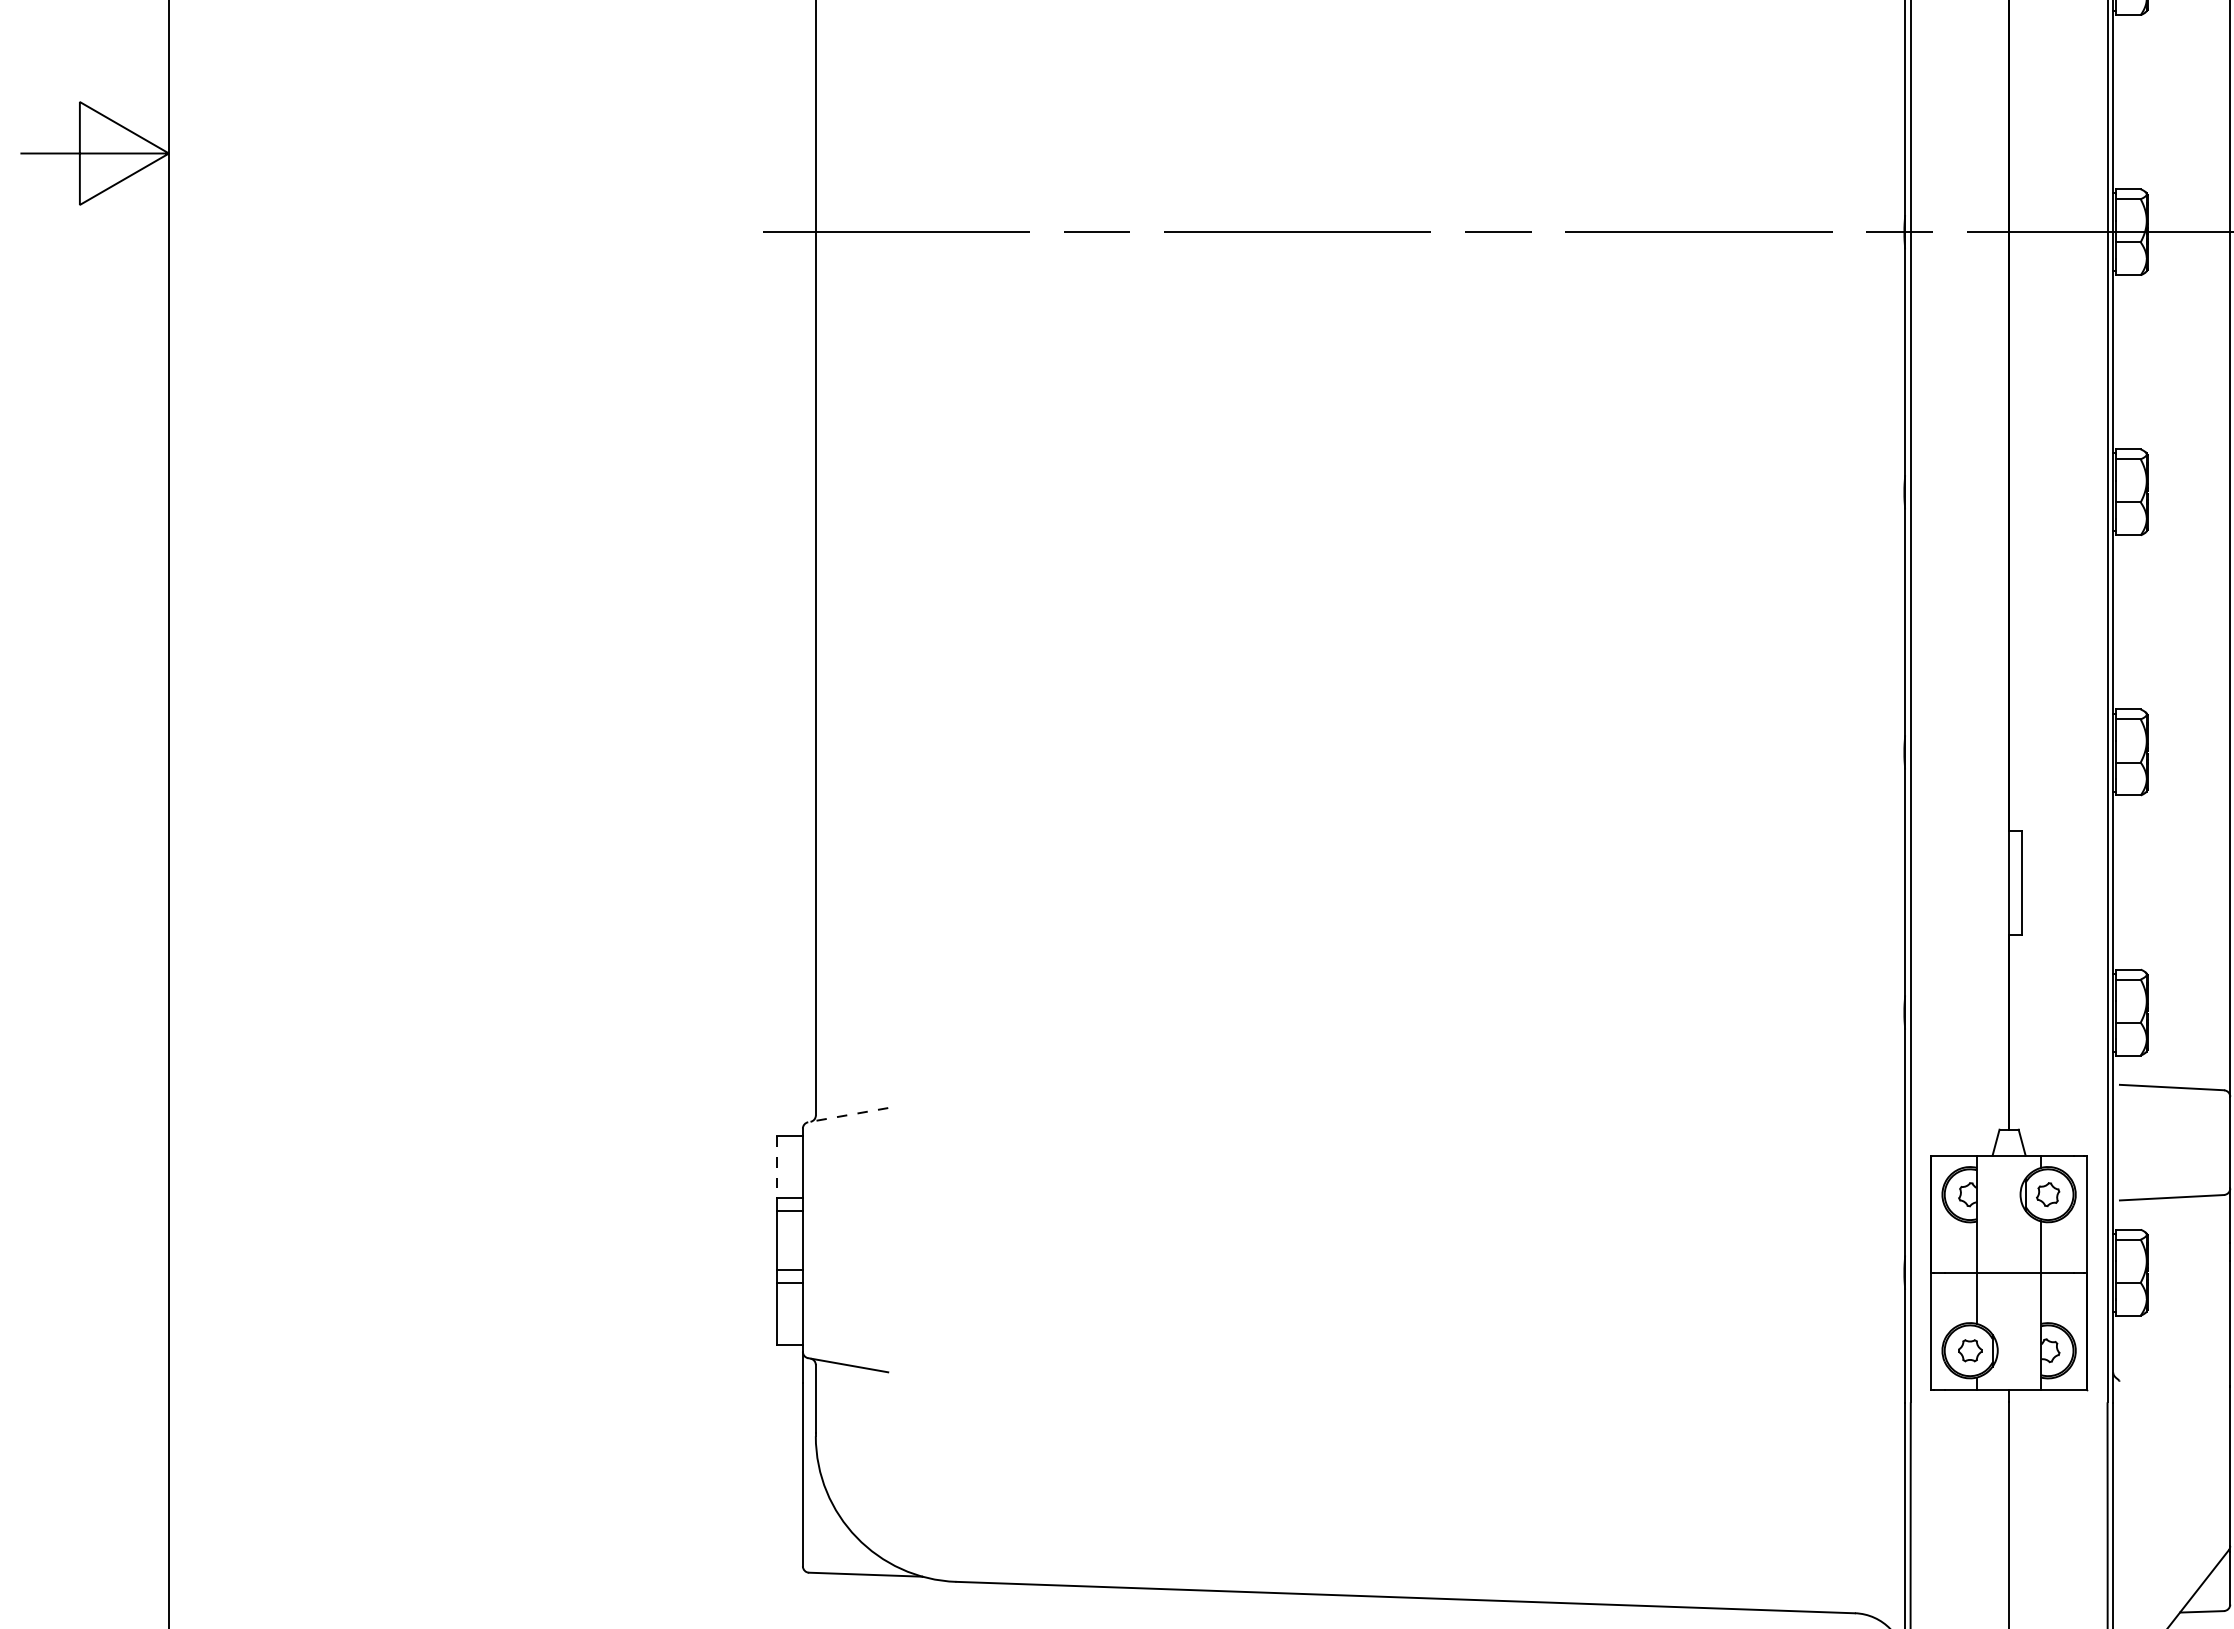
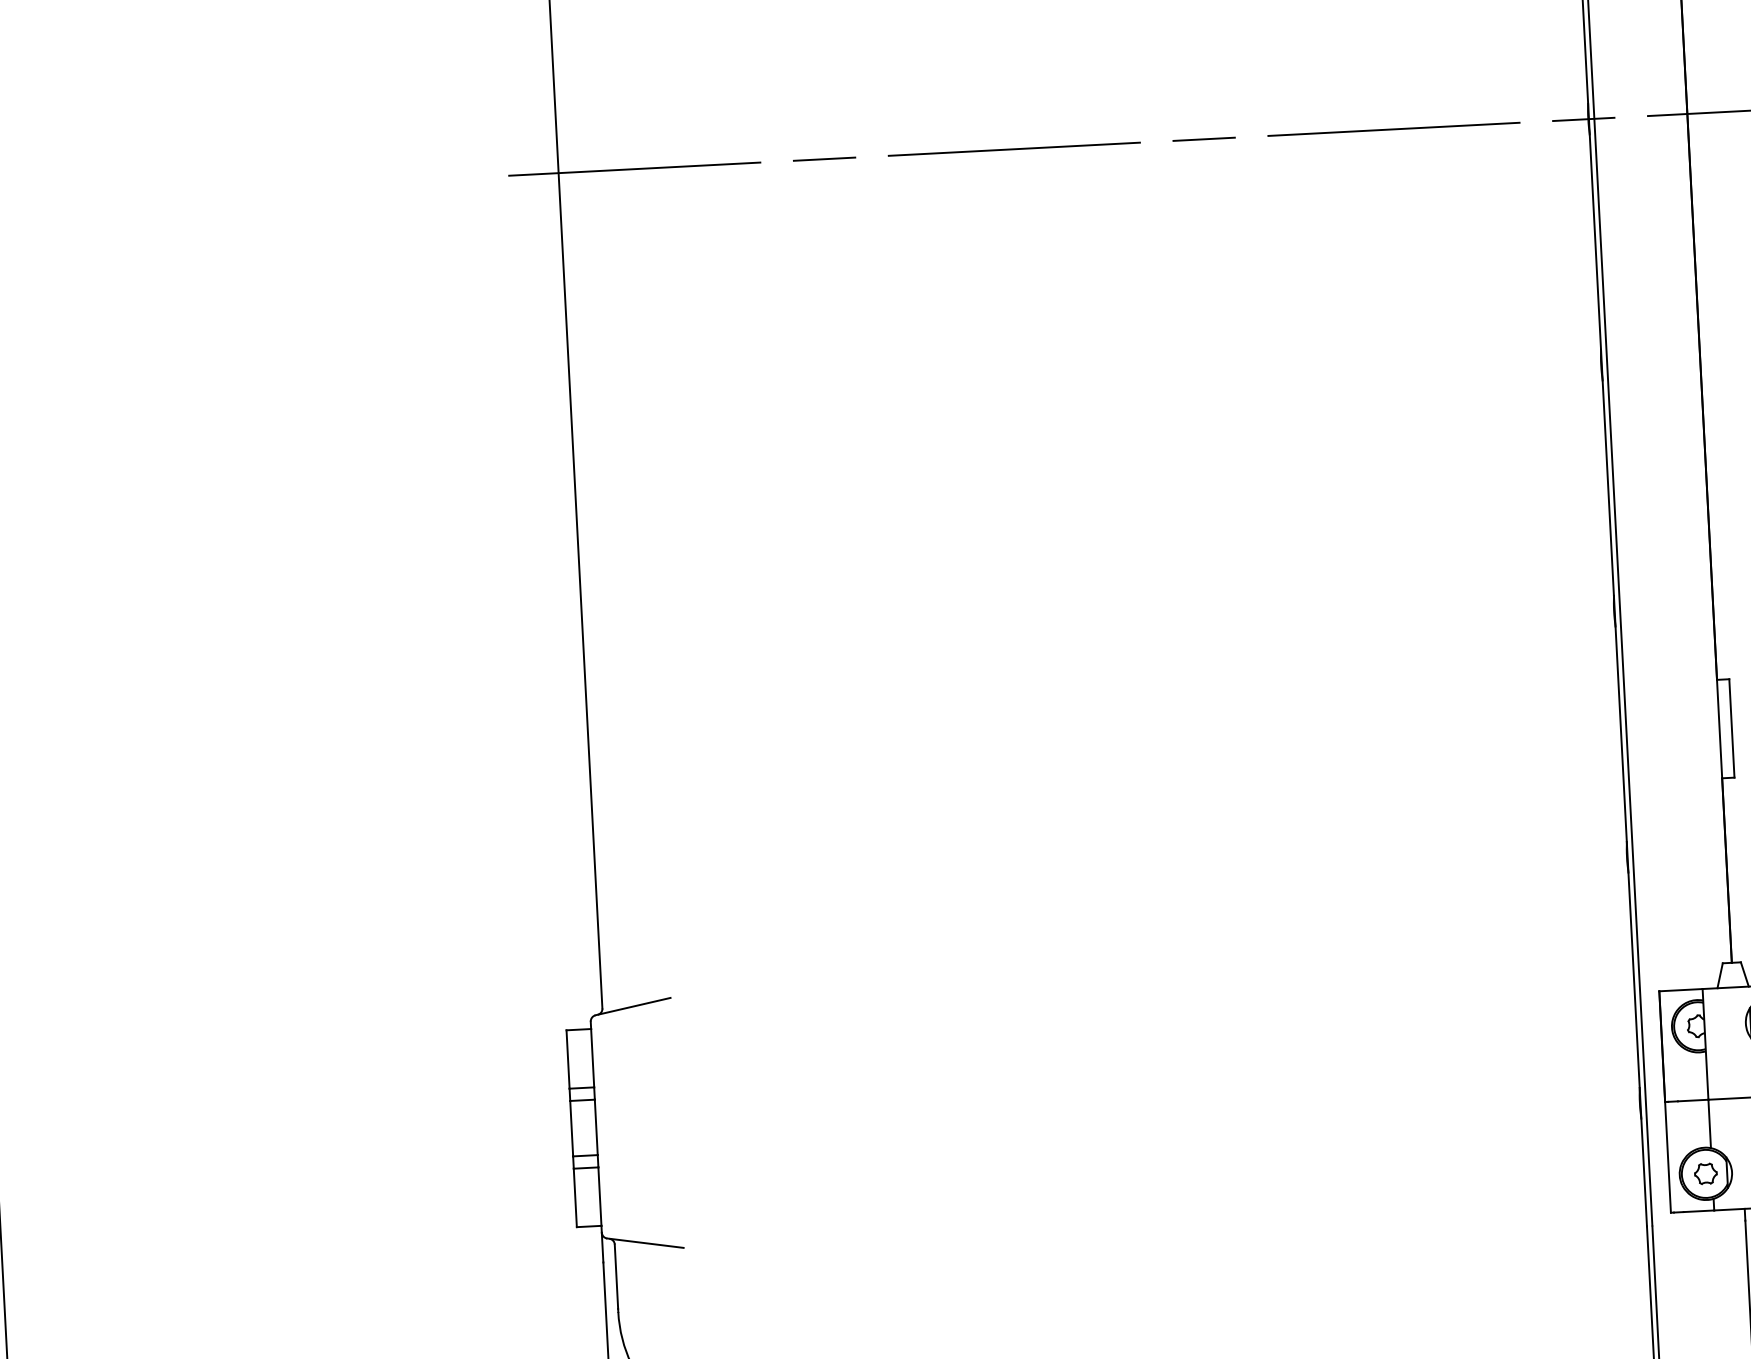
line: (848, 1115) -> (633, 1006), dashed -> solid
line: (776, 1167) -> (567, 1059), dashed -> solid

